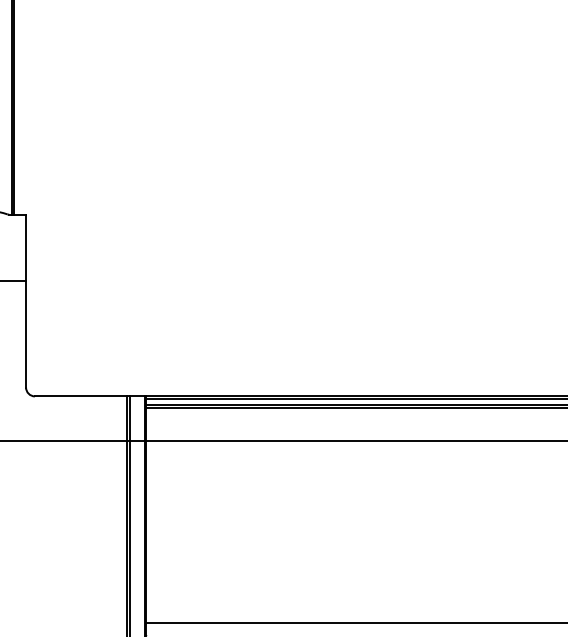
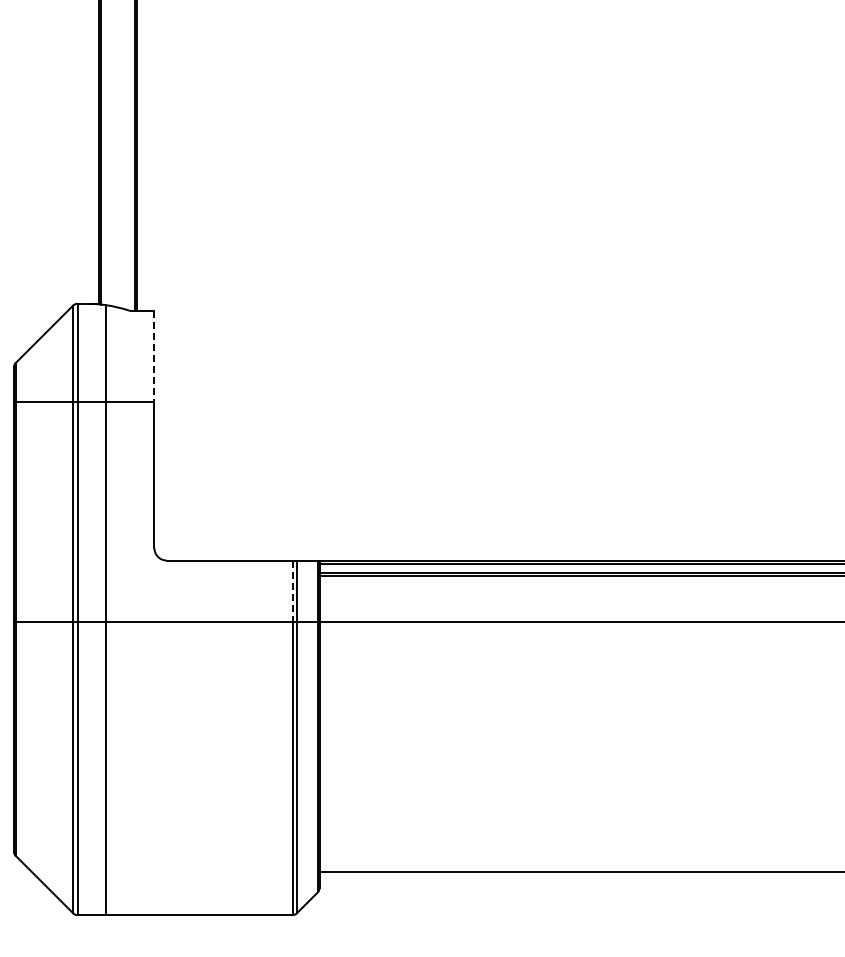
line: (26, 247) -> (154, 356), solid -> dashed
line: (126, 418) -> (292, 591), solid -> dashed

